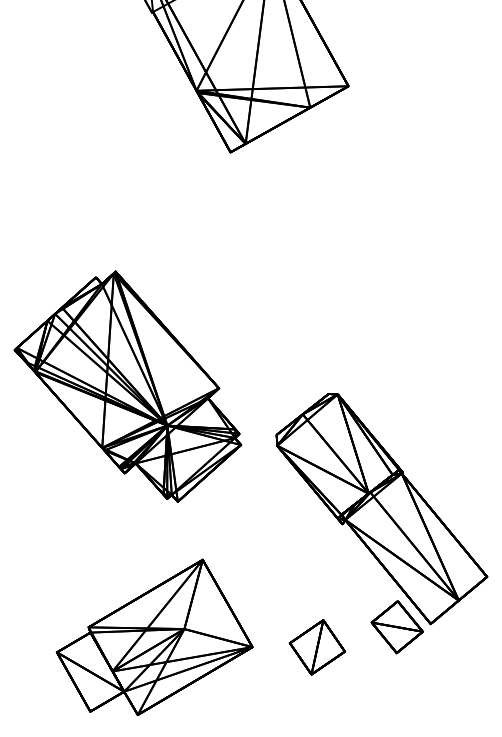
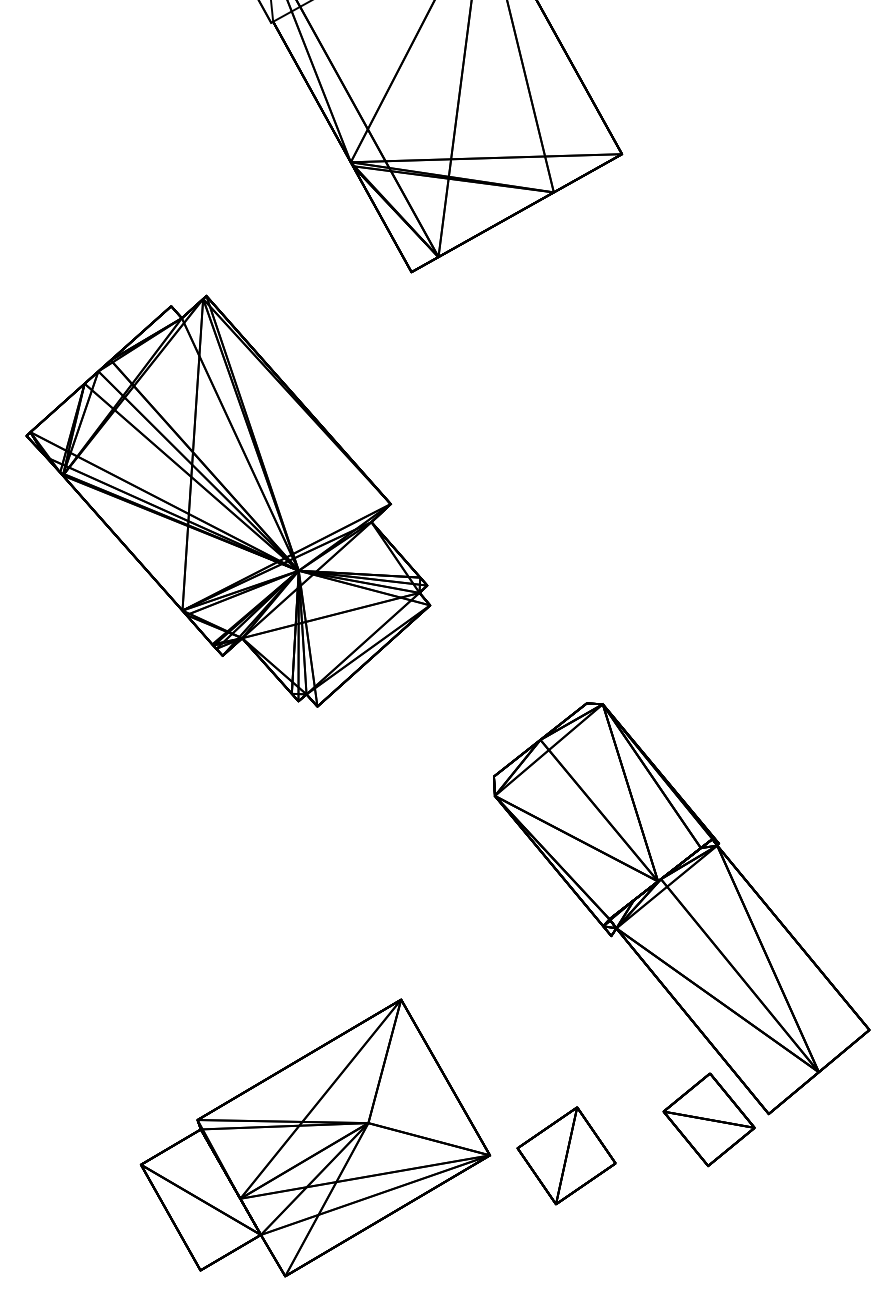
part: (127, 386) -> (227, 500), moved
part: (154, 637) -> (315, 1138), moved

